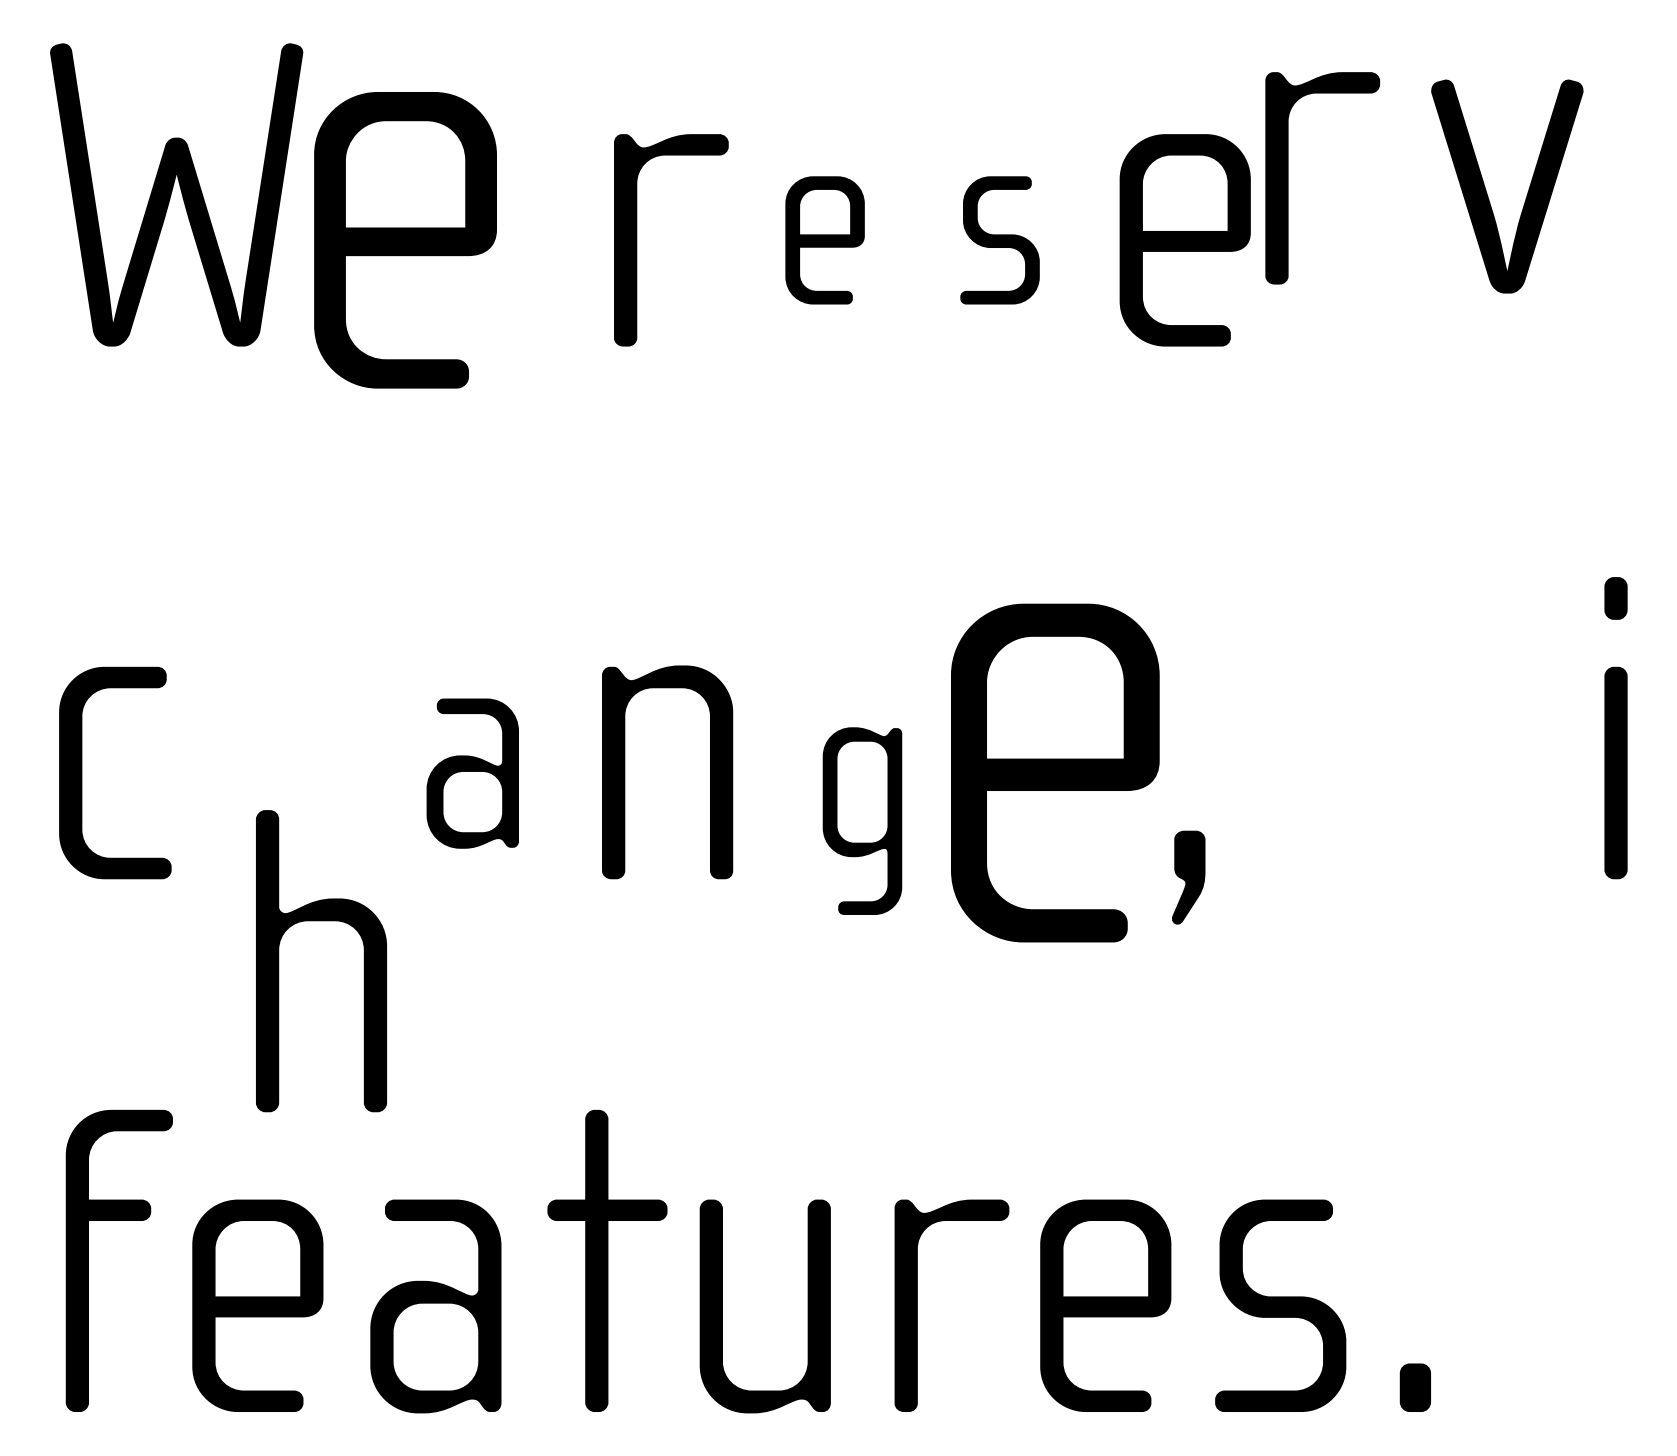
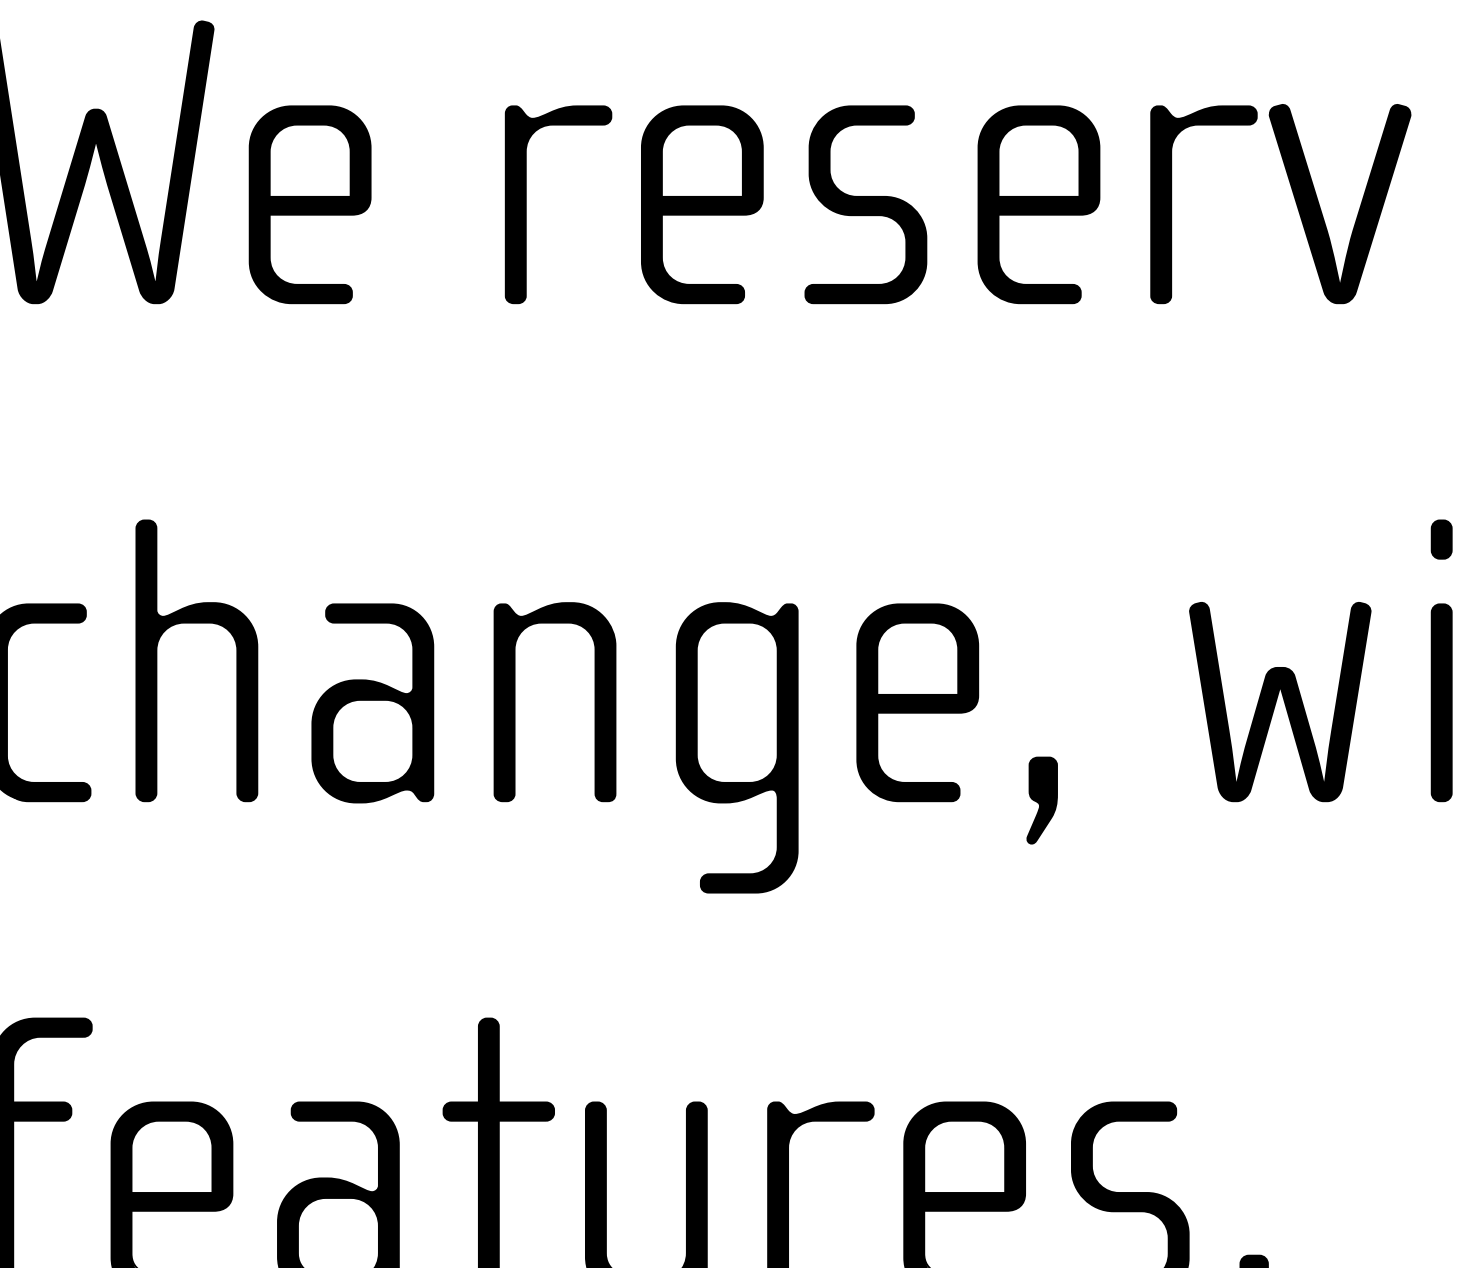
part: (1288, 178) -> (1171, 204), moved
part: (1527, 192) -> (1358, 209), moved
part: (405, 240) -> (309, 204), size x0.71
part: (824, 240) -> (701, 204), size x1.67
part: (999, 240) -> (865, 204), size x1.67
part: (1055, 772) -> (917, 702), size x0.62
part: (1443, 772) -> (1280, 702), added
part: (472, 773) -> (372, 703), size x1.43
part: (862, 820) -> (737, 747), size x1.67
part: (321, 921) -> (196, 623), moved

